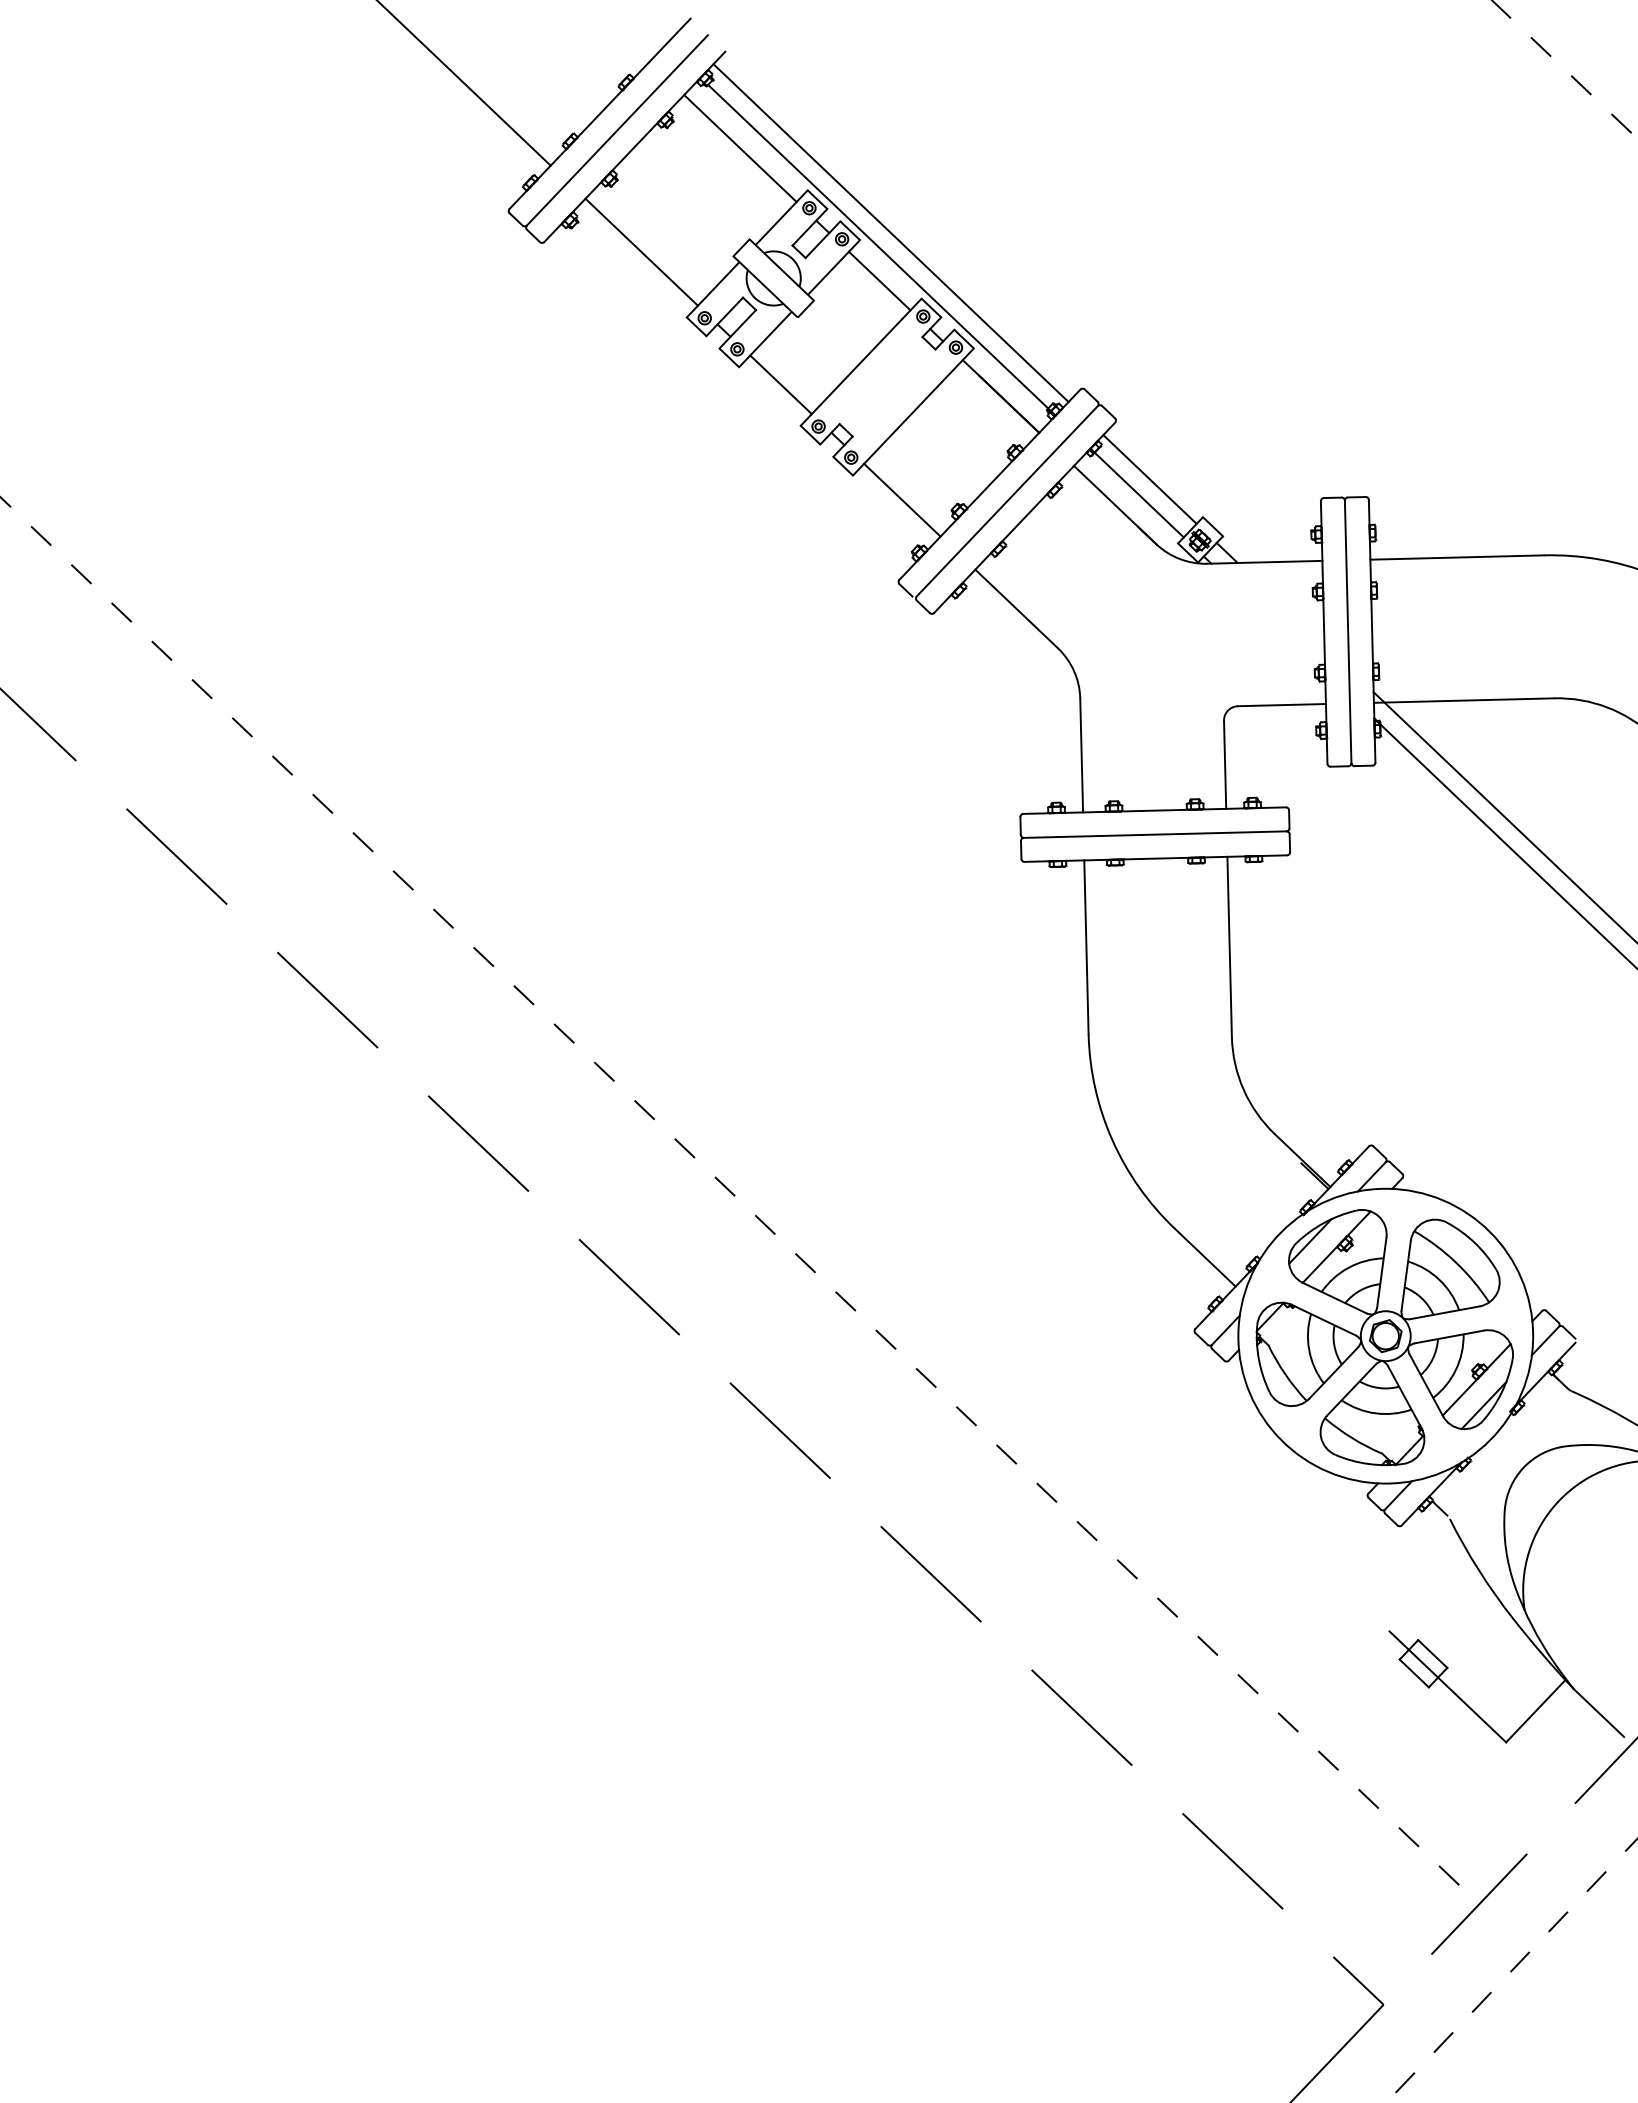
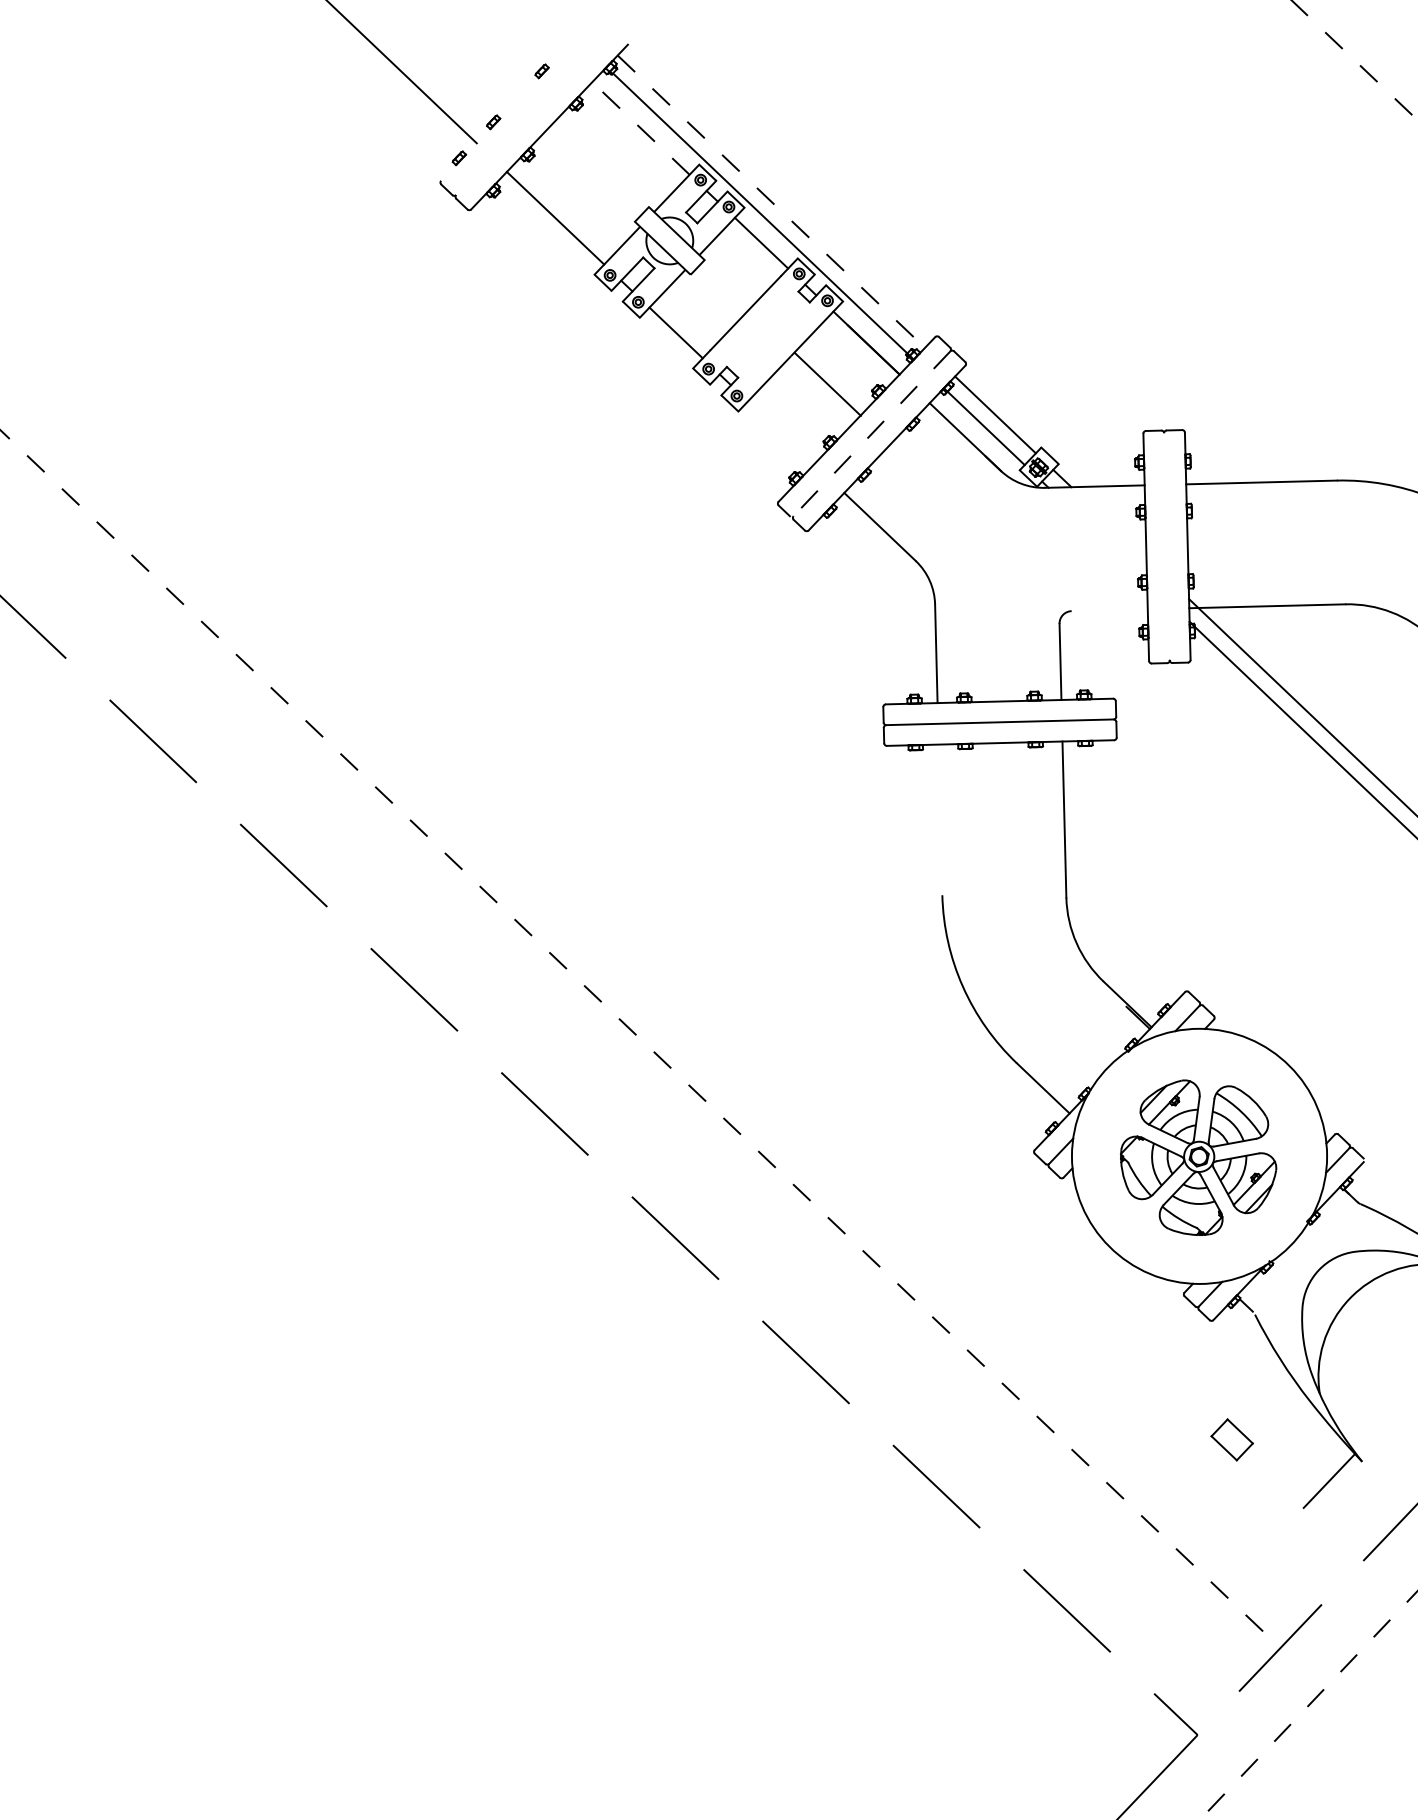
line: (599, 113) -> (519, 98), removed
line: (616, 130) -> (533, 112), removed
line: (740, 148) -> (641, 128), solid -> dashed
line: (891, 233) -> (771, 202), solid -> dashed
line: (902, 499) -> (828, 383), moved
line: (1006, 501) -> (871, 433), solid -> dashed
line: (1347, 631) -> (1166, 546), removed
line: (1281, 705) -> (1109, 610), removed
line: (1086, 947) -> (940, 819), removed
part: (1384, 1337) -> (1198, 1157), size x0.7
line: (1447, 1686) -> (1252, 1459), removed
line: (1598, 1712) -> (1383, 1482), removed

